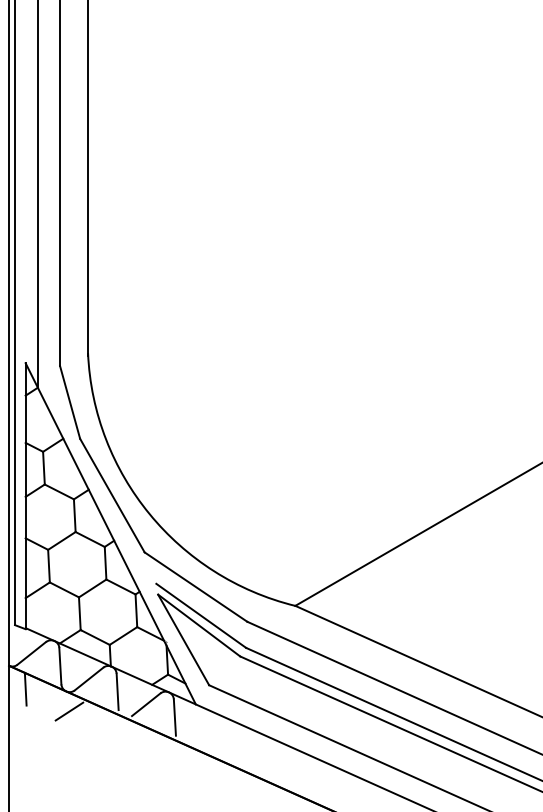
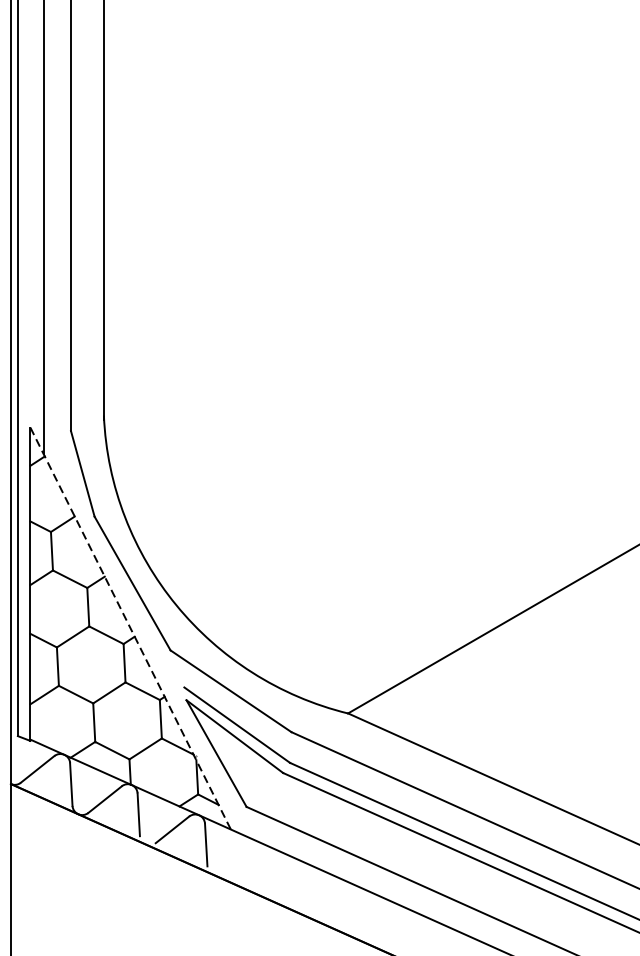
line: (110, 533) -> (130, 628), solid -> dashed
line: (25, 688) -> (30, 810), removed
line: (69, 711) -> (82, 837), removed

